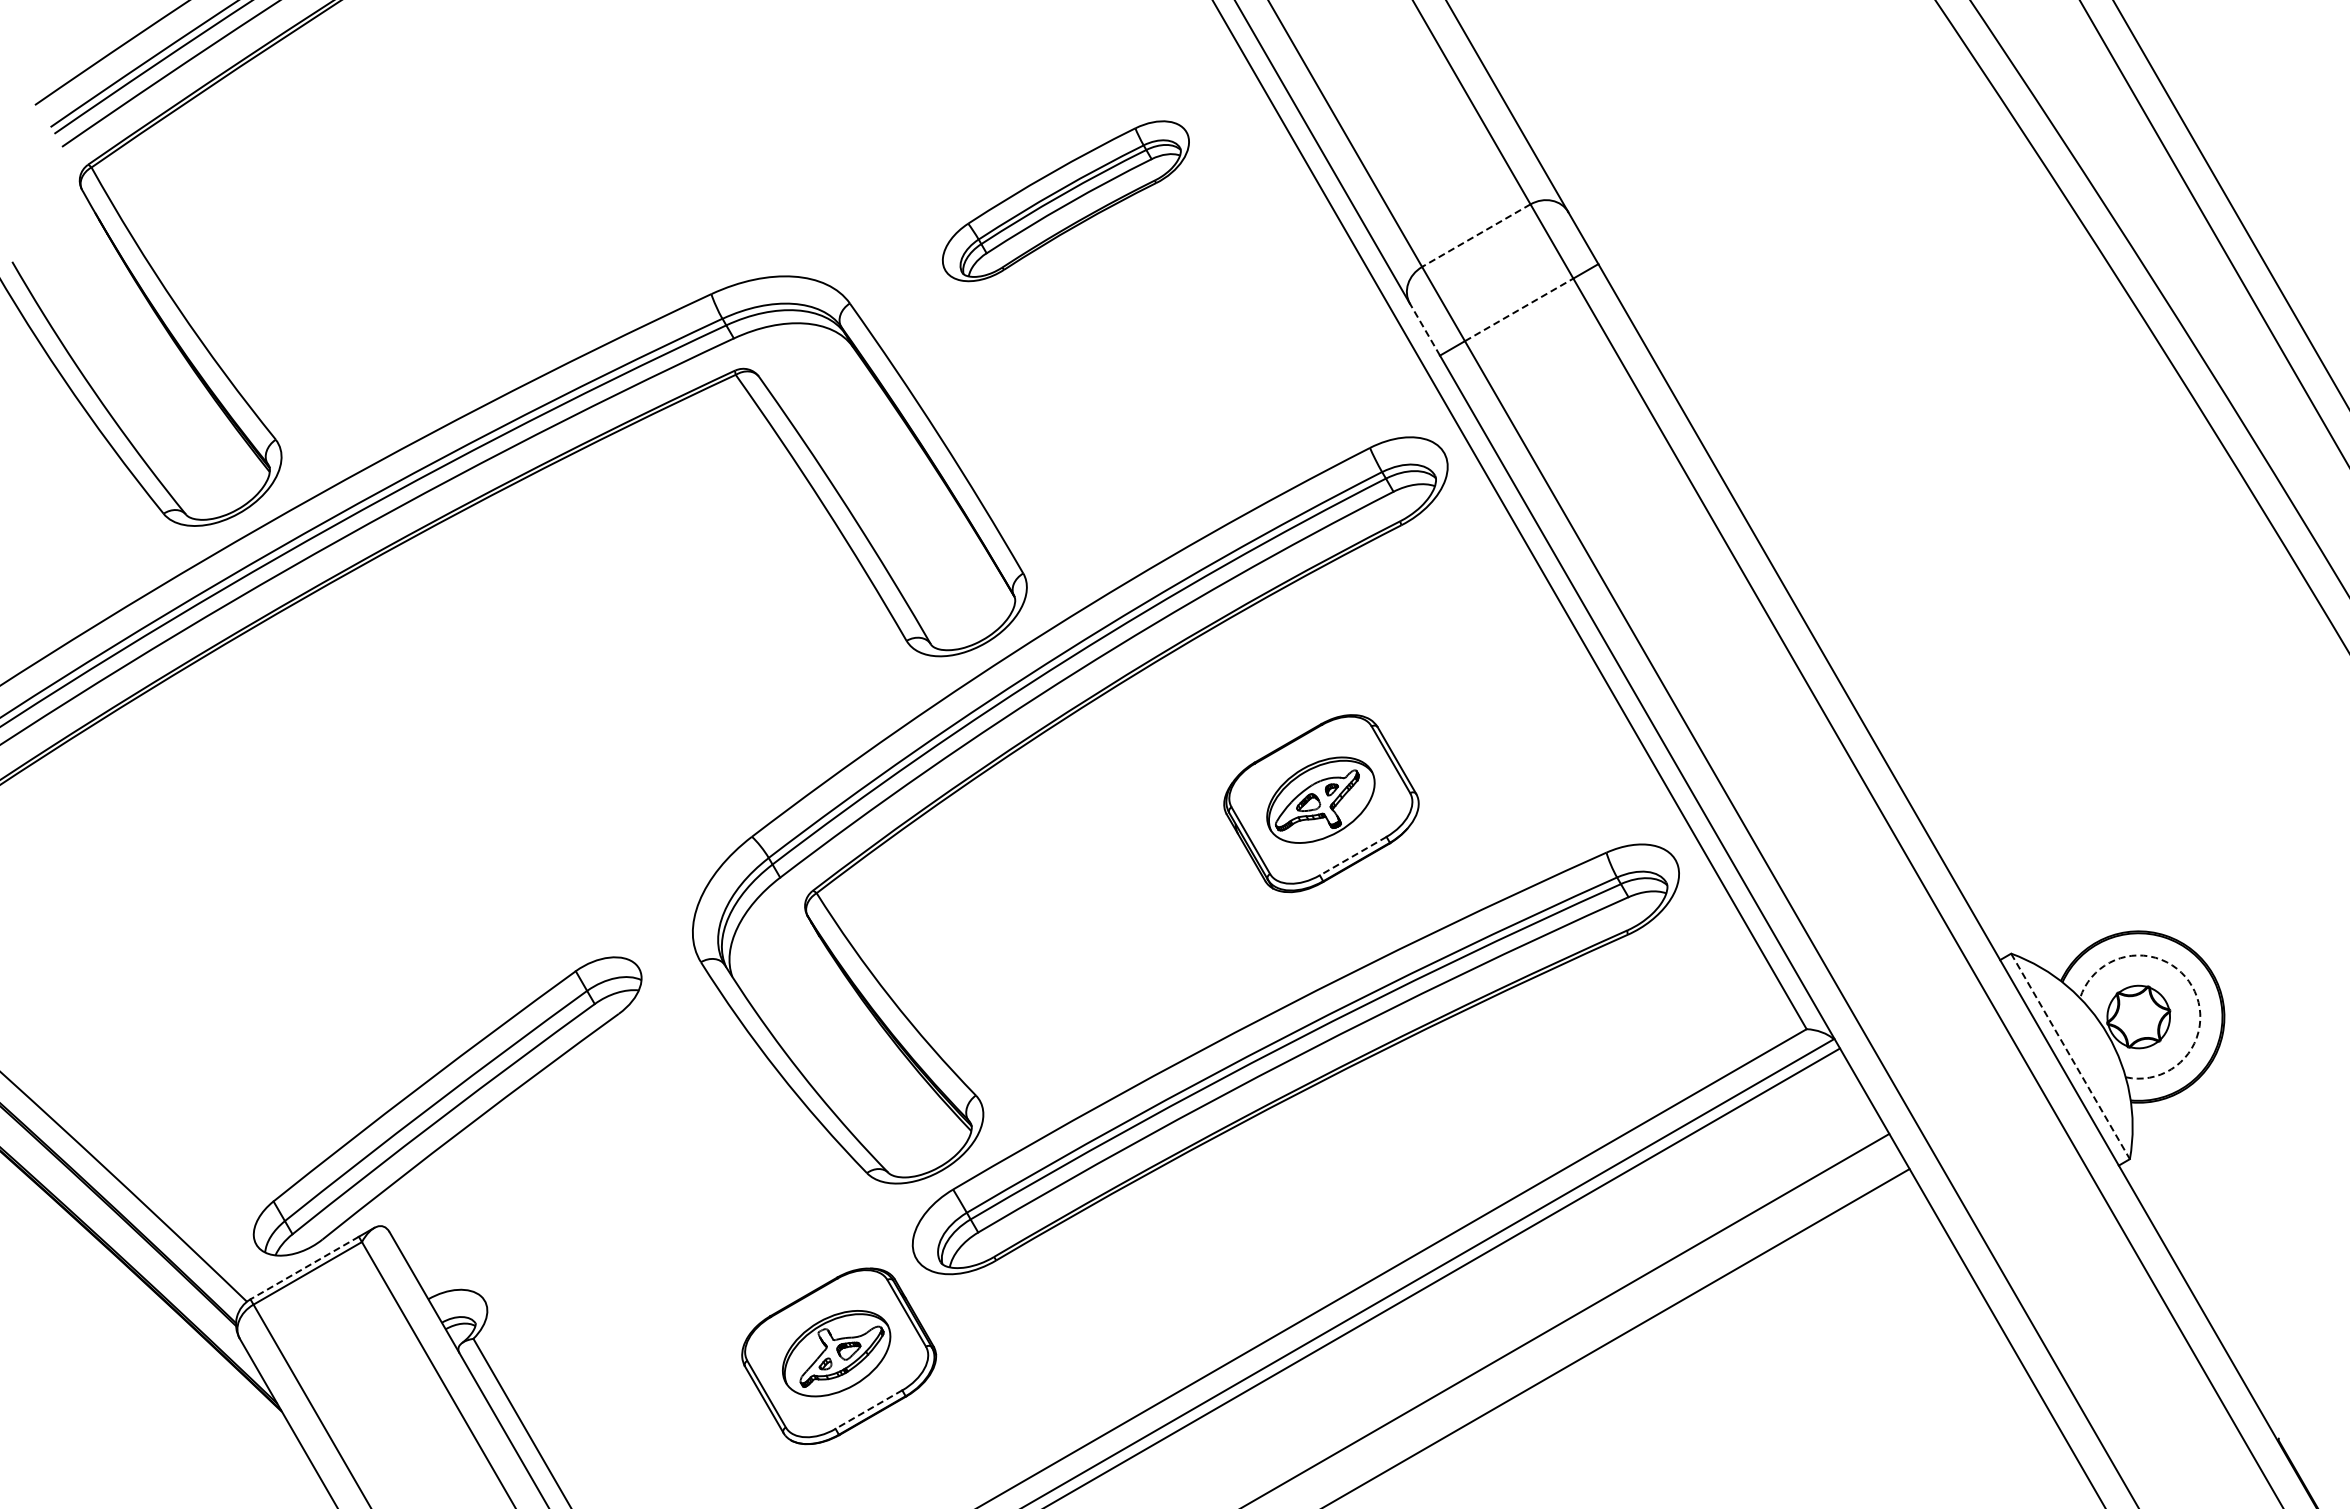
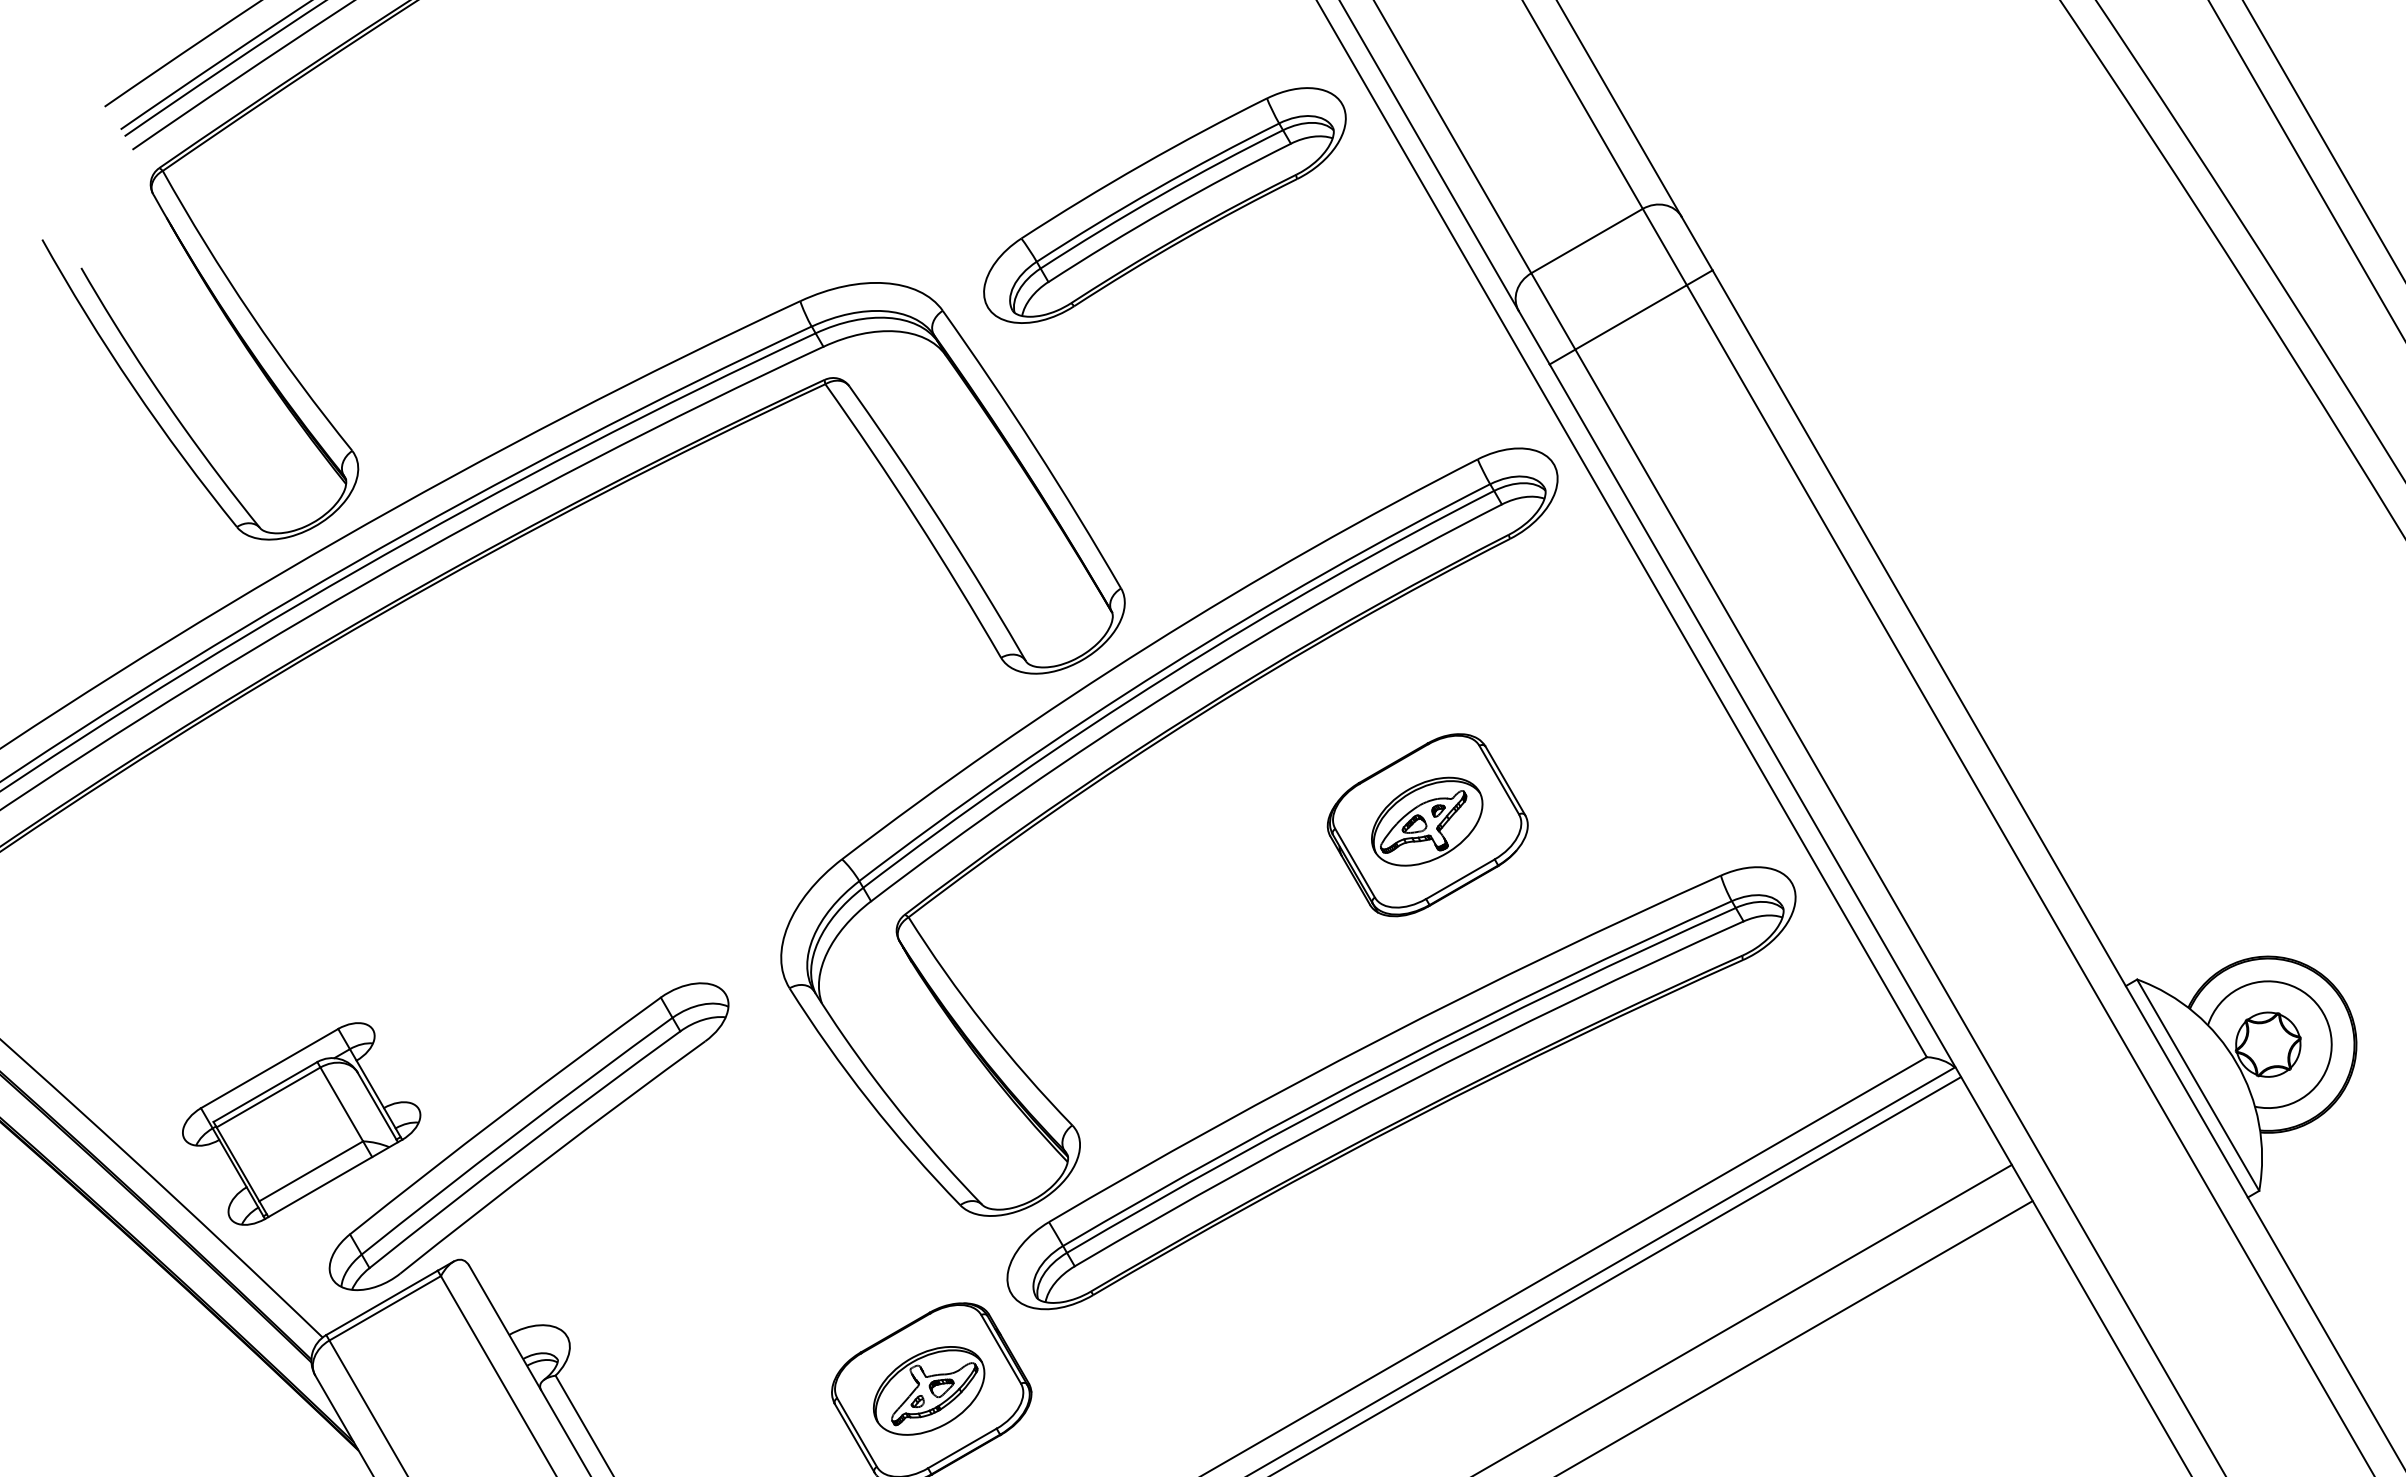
part: (1065, 201) -> (1164, 205), size x1.43
line: (1476, 235) -> (1587, 240), dashed -> solid
line: (1519, 309) -> (1631, 317), dashed -> solid
line: (1425, 329) -> (1534, 337), dashed -> solid
line: (1353, 856) -> (1460, 879), dashed -> solid
arc: (2192, 986) -> (2323, 1013), dashed -> solid
line: (2070, 1056) -> (2198, 1085), dashed -> solid
part: (226, 1094) -> (301, 1124), added
line: (304, 1268) -> (381, 1303), dashed -> solid
line: (868, 1409) -> (961, 1448), dashed -> solid

